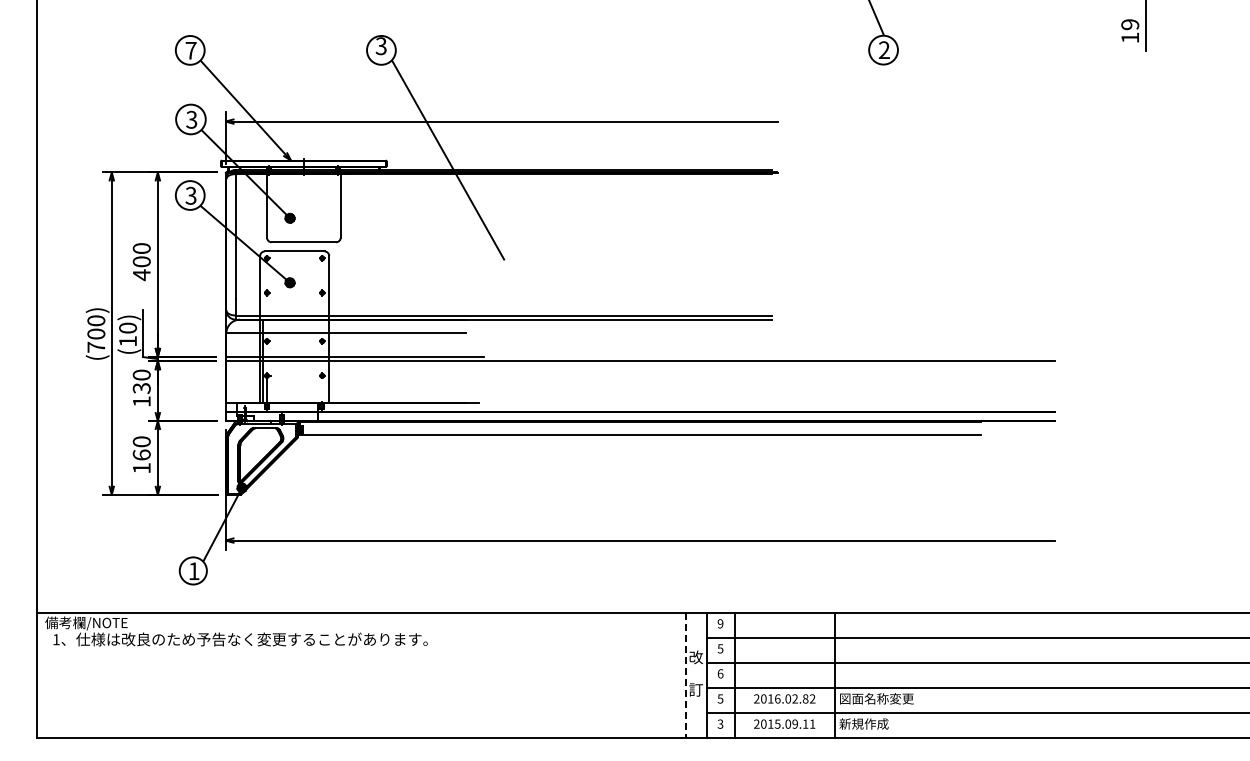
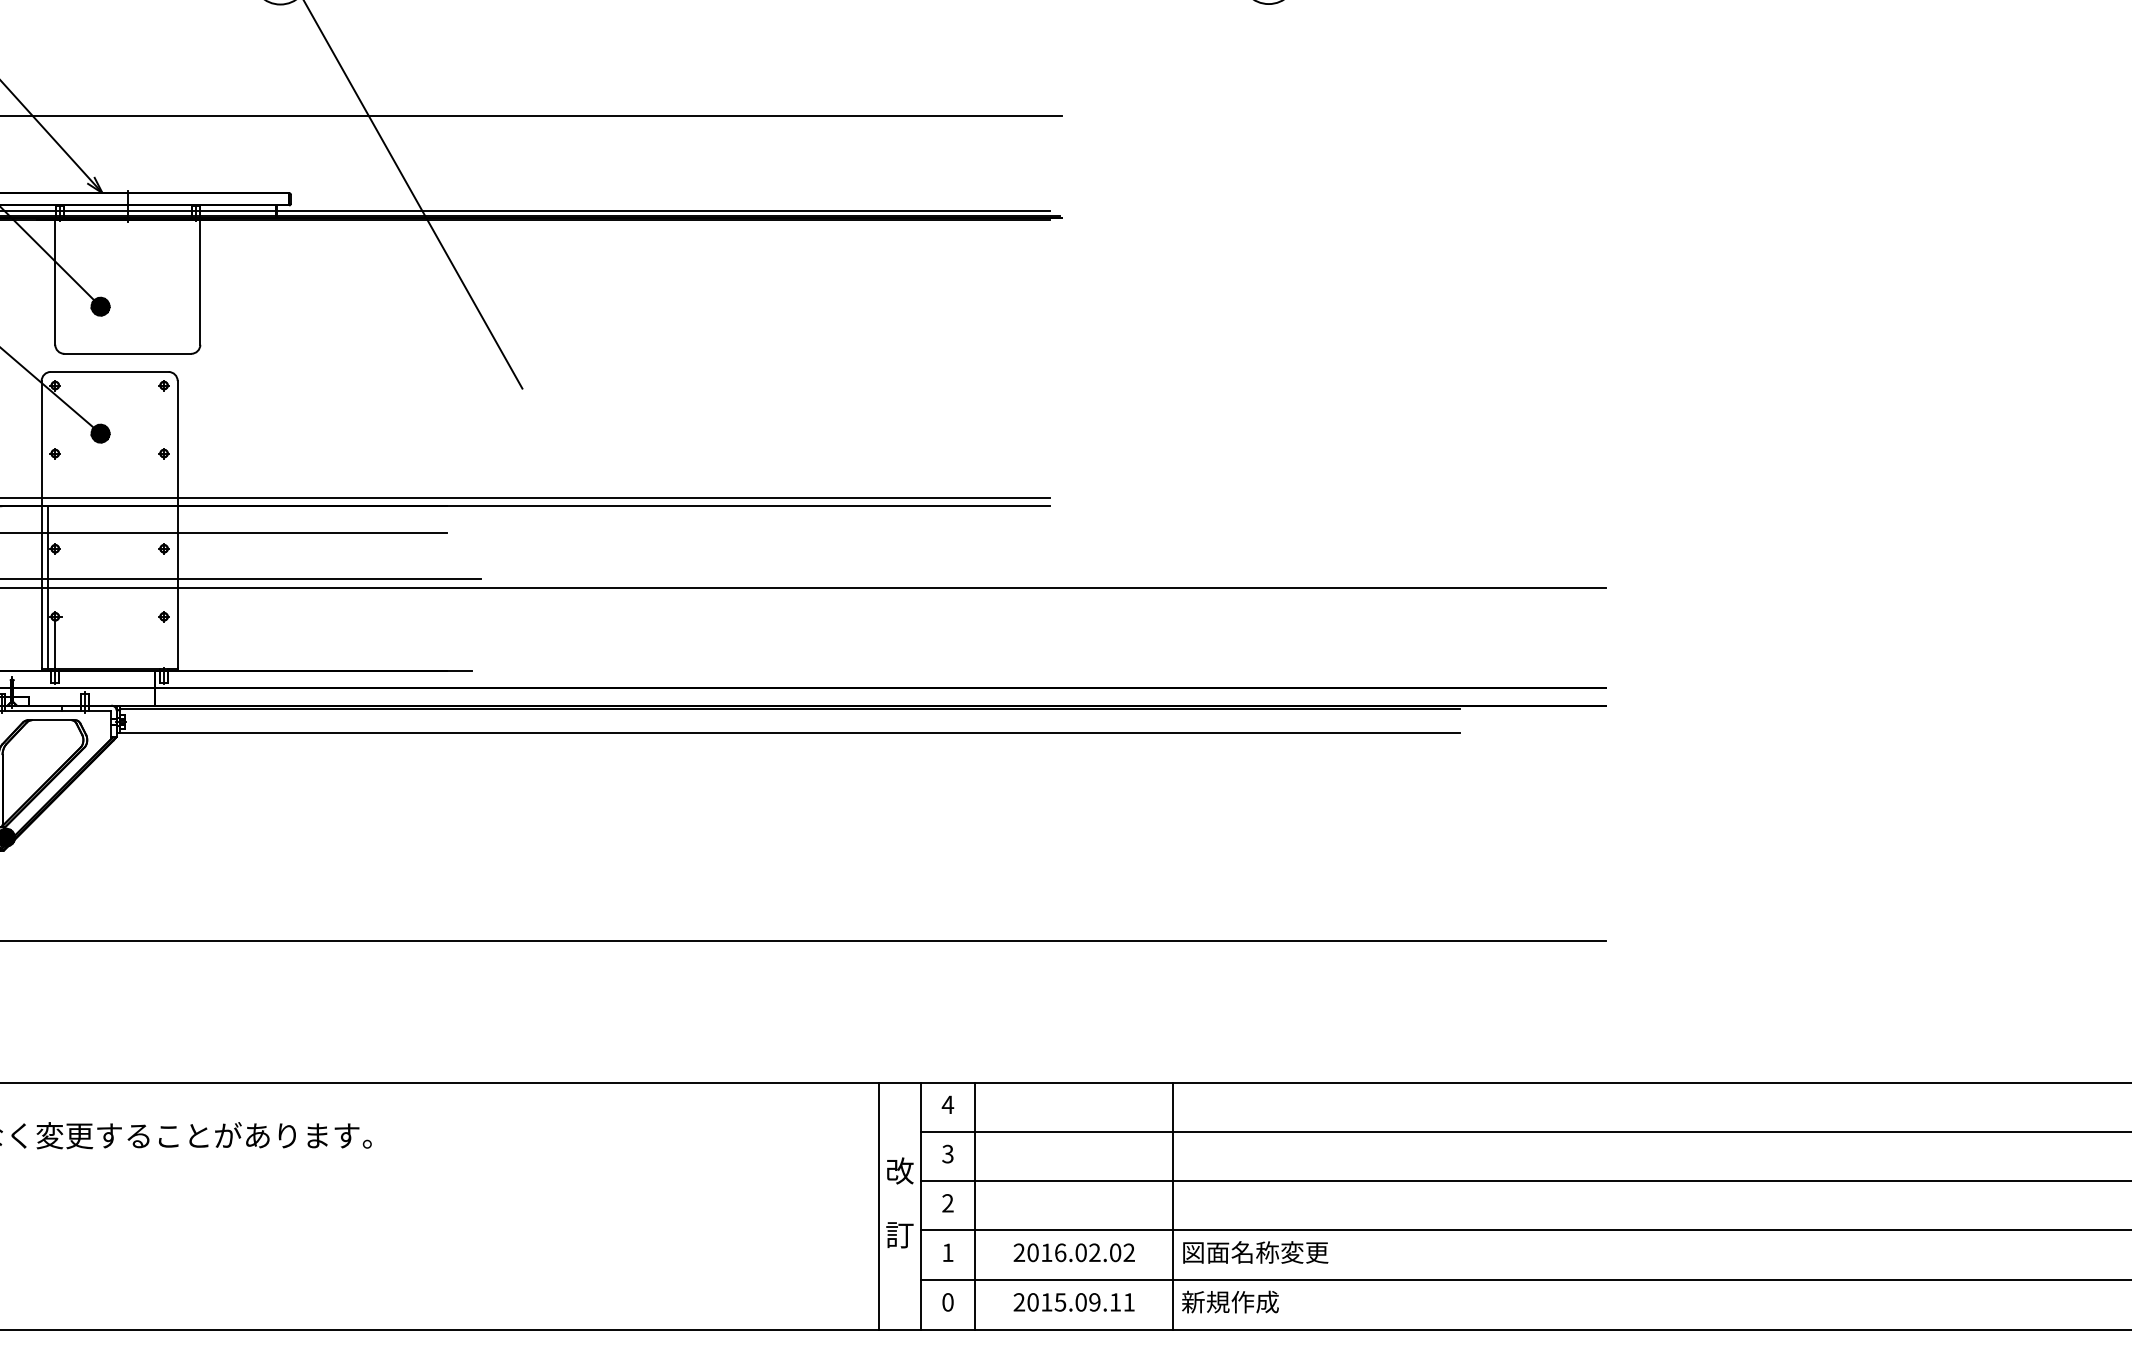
text: (720, 623) -> (947, 1104), 9 -> 4
text: (720, 648) -> (947, 1153), 5 -> 3
text: (720, 673) -> (947, 1202), 6 -> 2
line: (685, 675) -> (878, 1206), dashed -> solid
text: (720, 698) -> (947, 1251), 5 -> 1
text: (805, 699) -> (1115, 1253), 2016.02.82 -> 2016.02.02
text: (720, 723) -> (947, 1301), 3 -> 0

